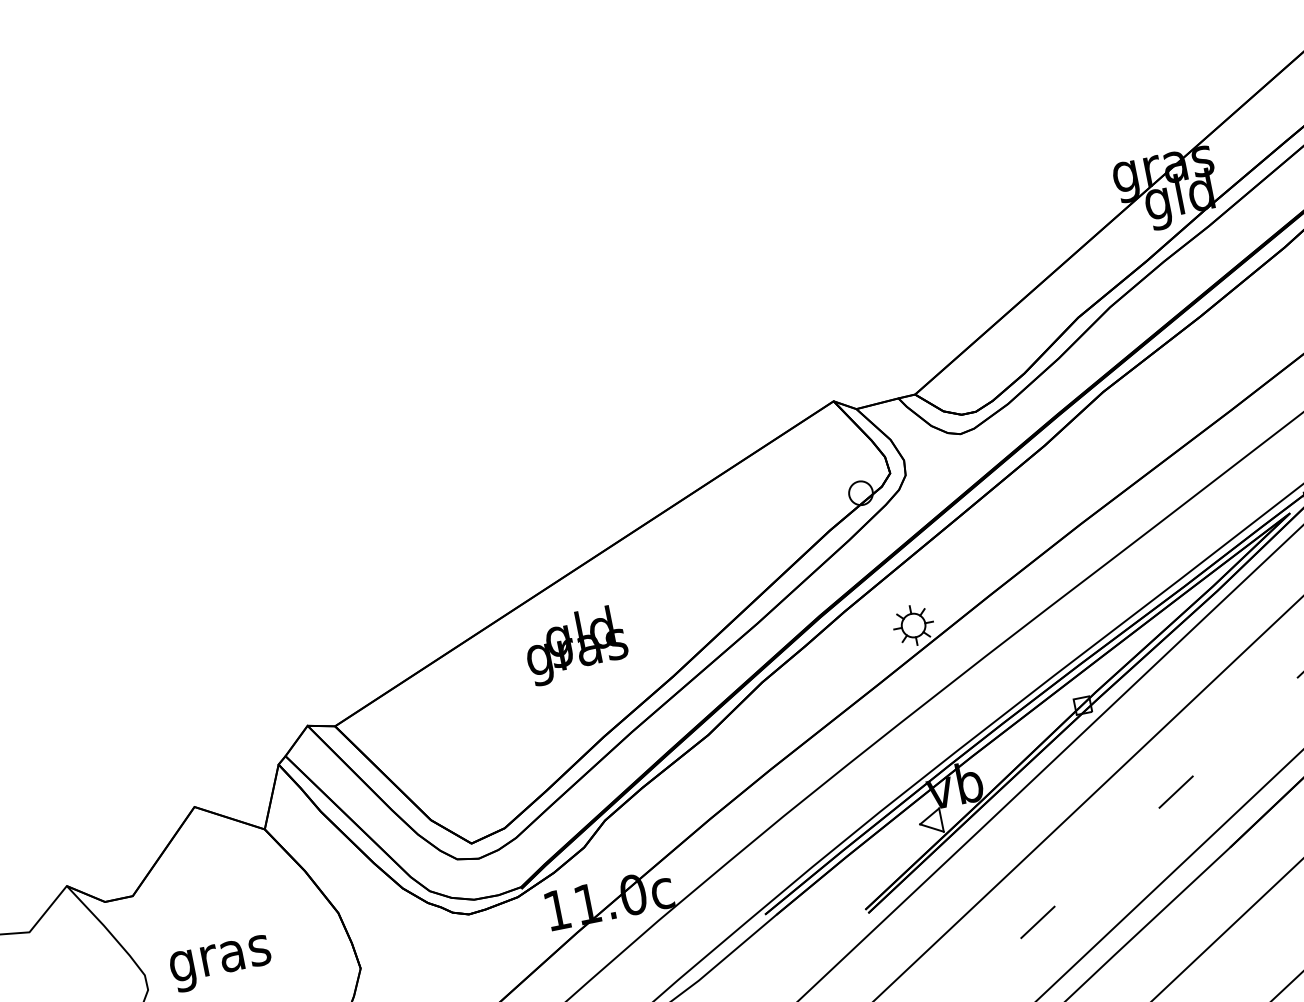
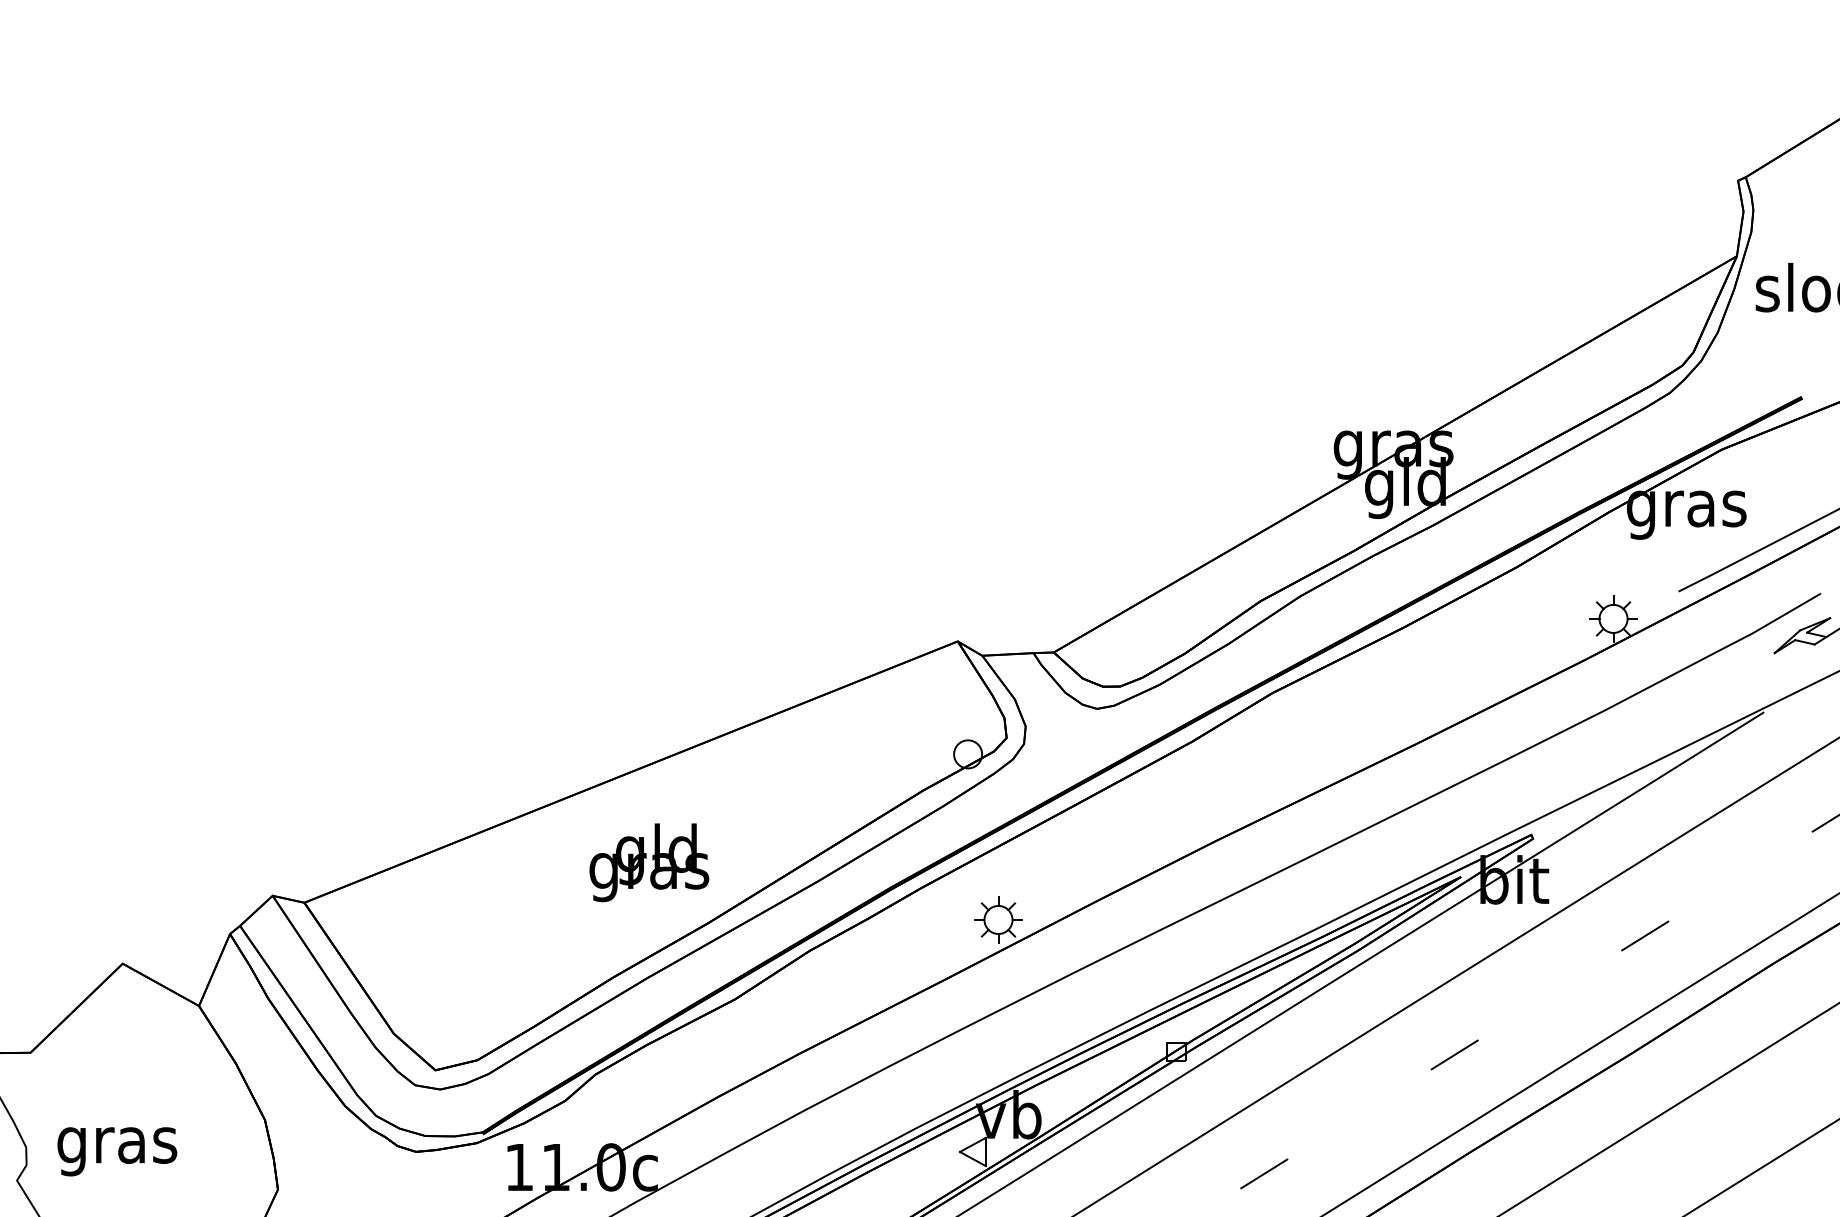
text: (575, 645) -> (649, 862), moved

